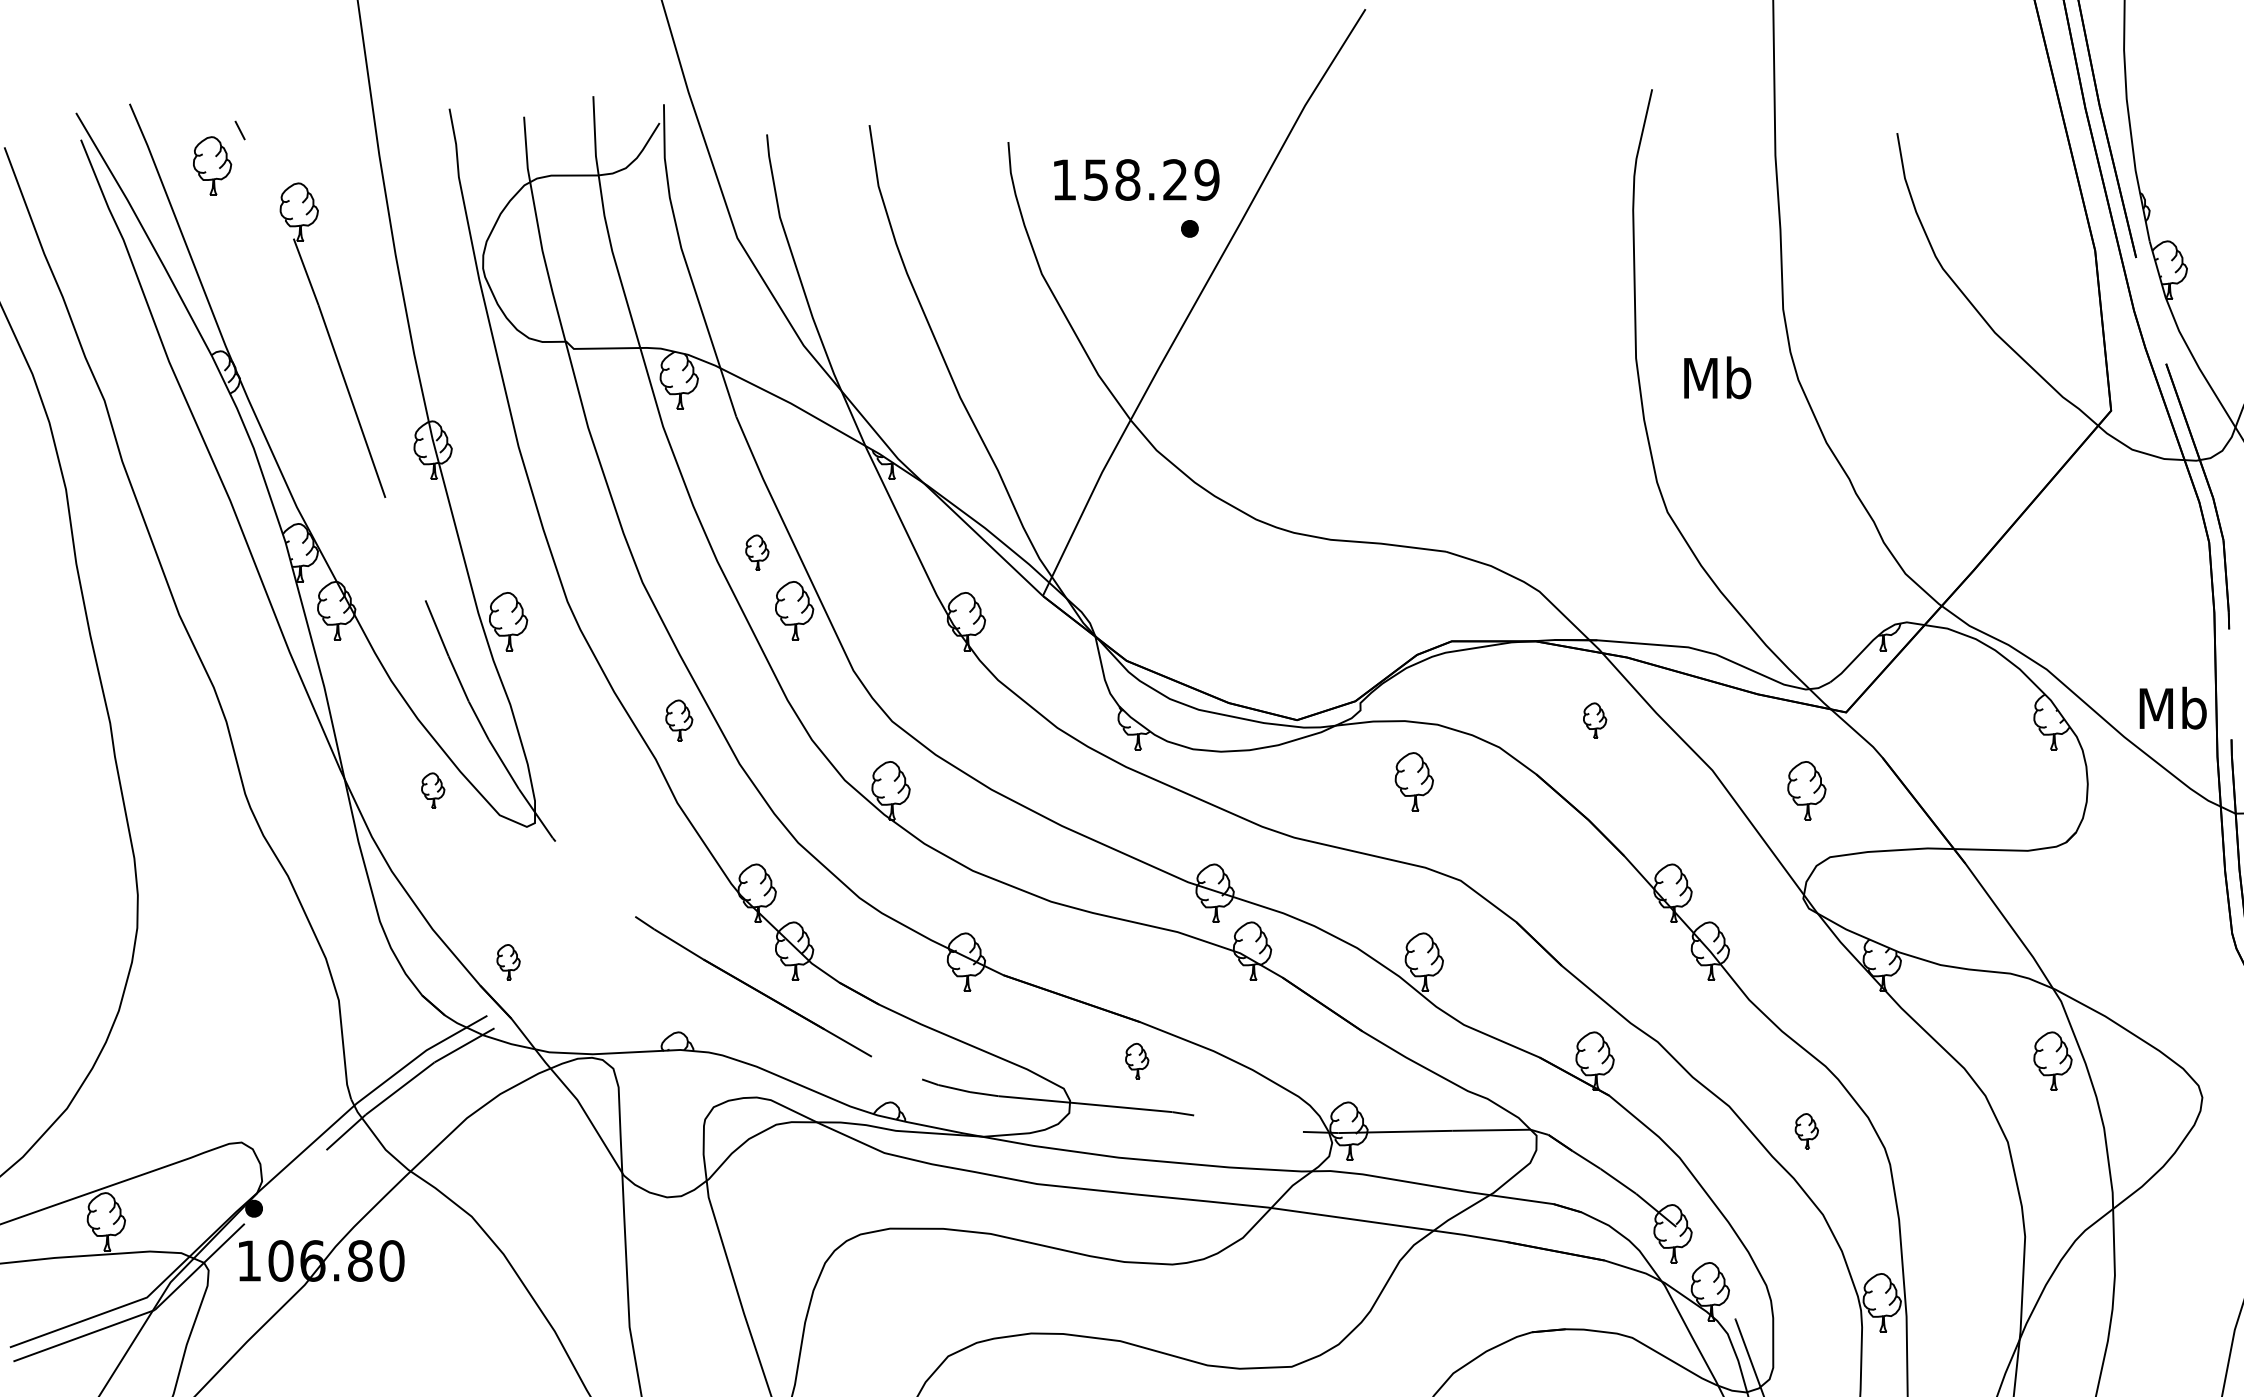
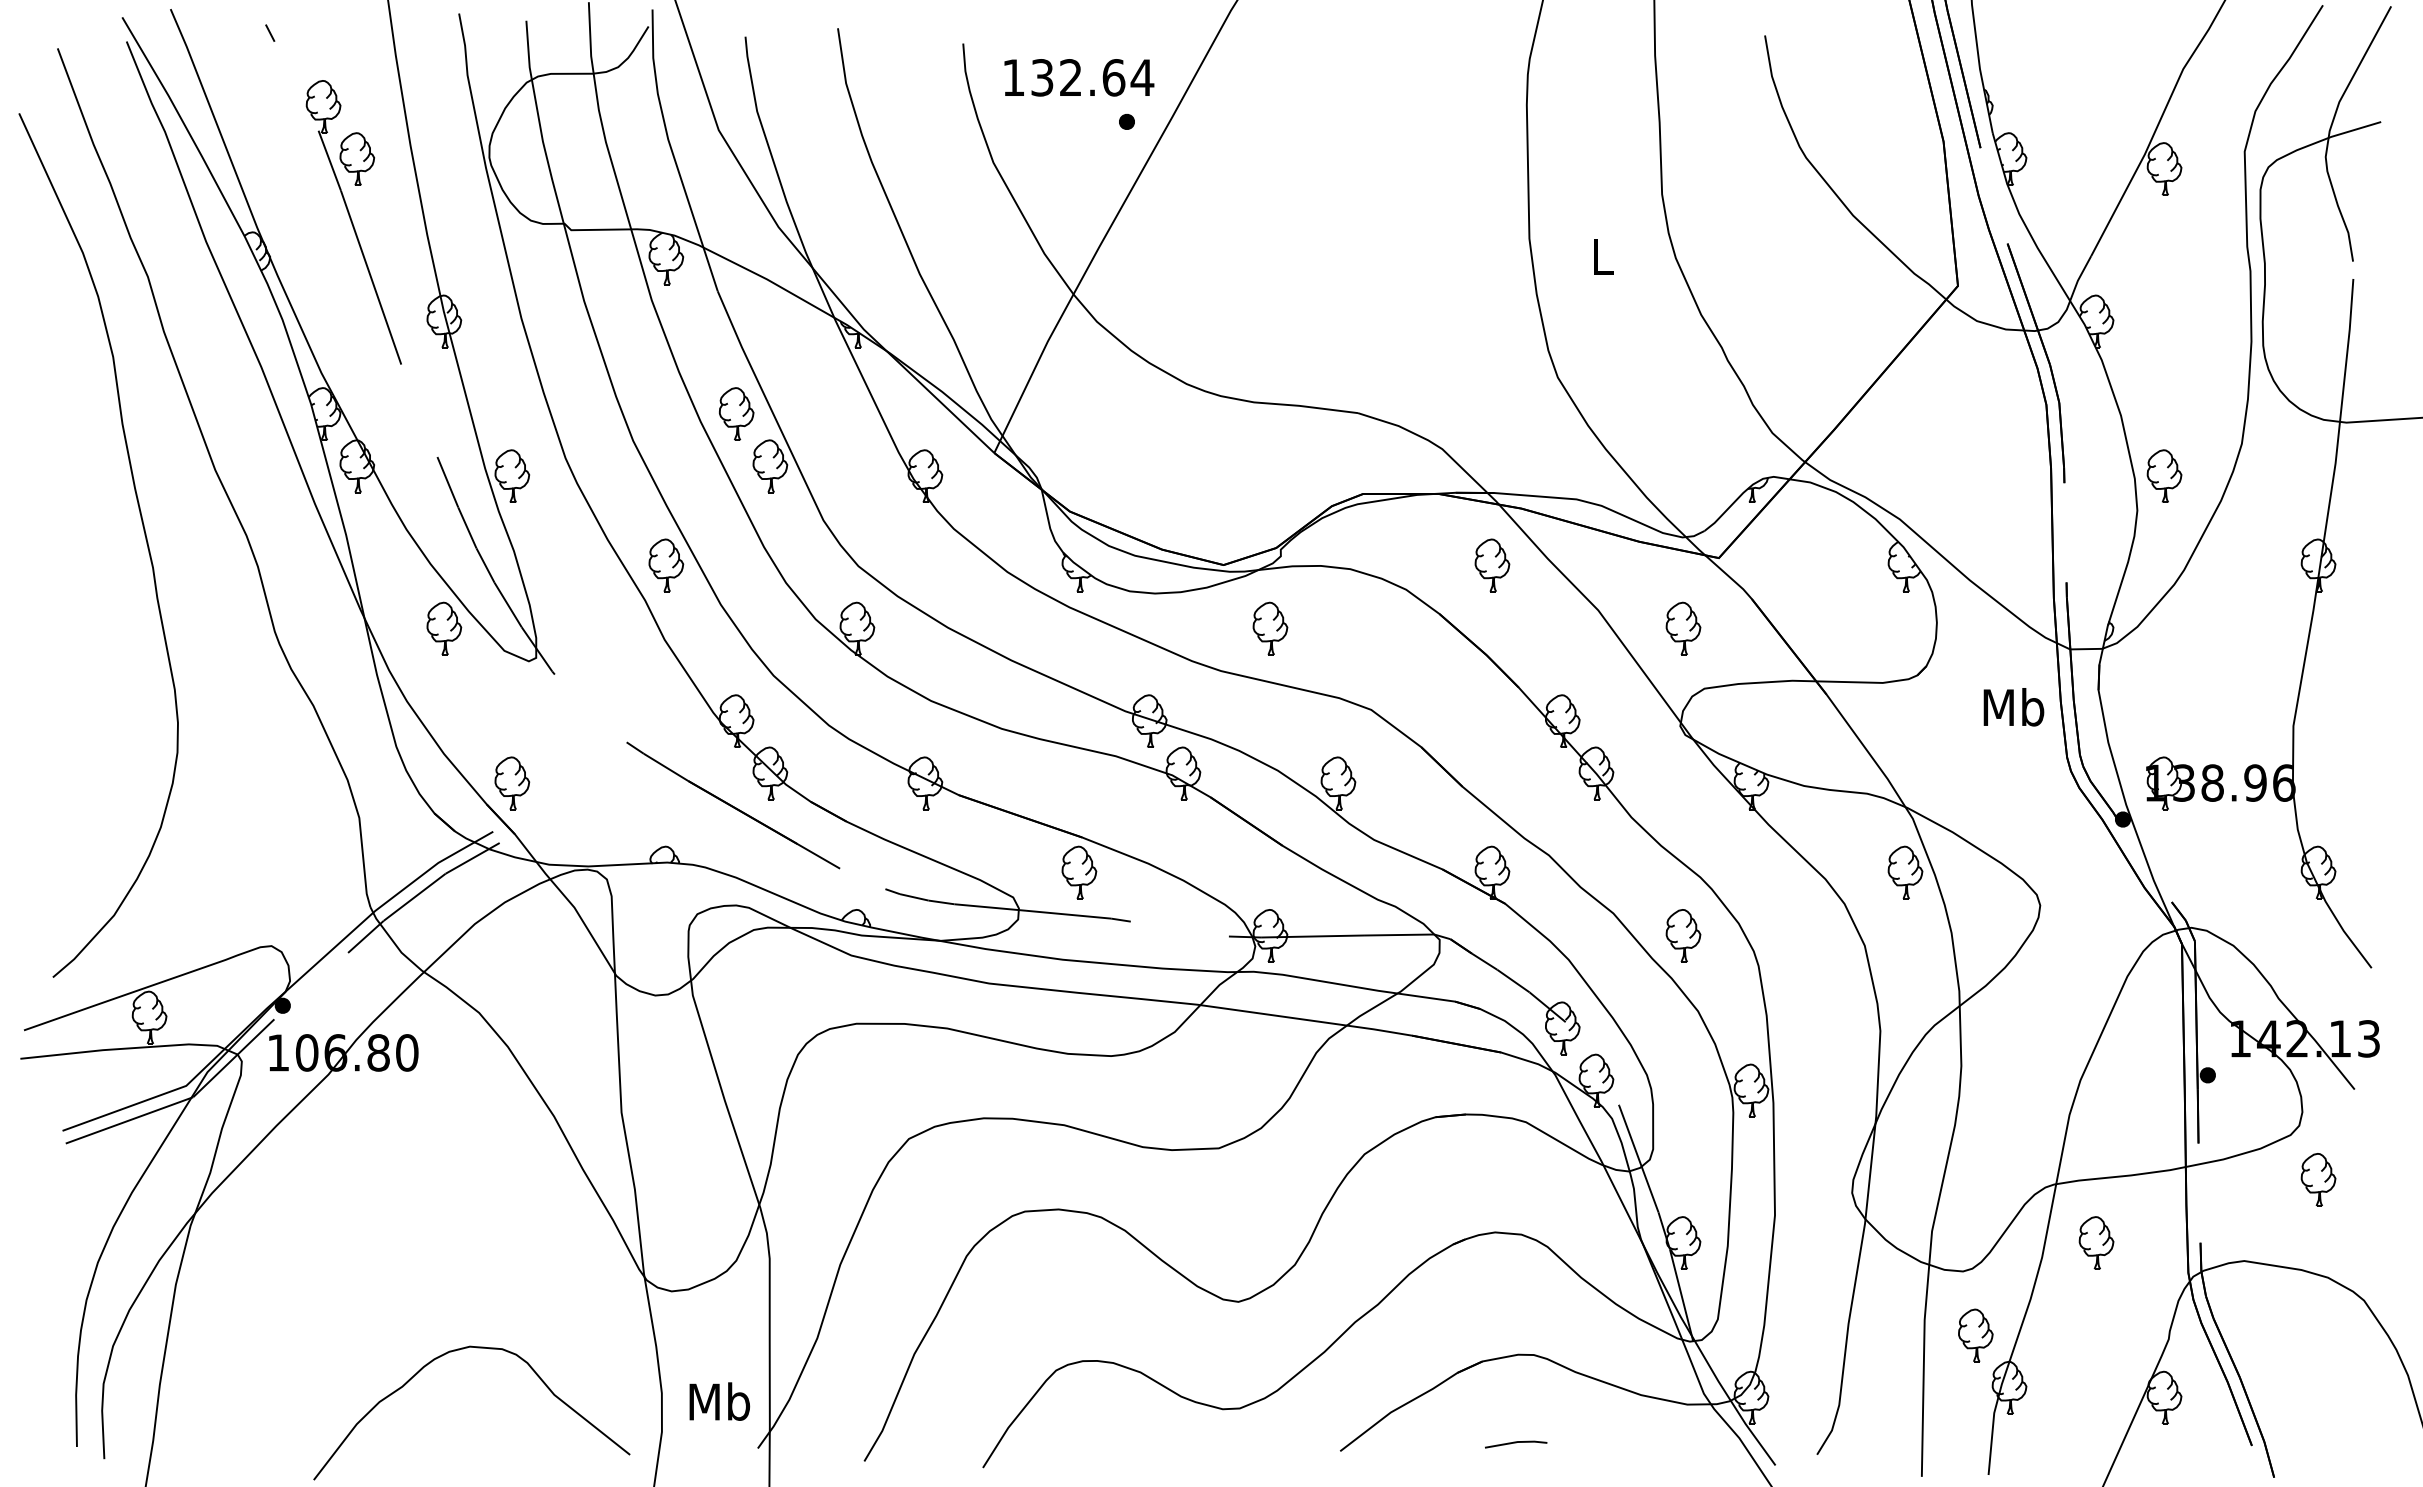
part: (212, 165) -> (357, 158), moved
text: (1152, 179) -> (1093, 77), 158.29 -> 132.64
text: (1717, 378) -> (1602, 256), Mb -> L
part: (757, 552) -> (736, 413), size x1.67
text: (2172, 708) -> (2013, 707), moved
part: (679, 720) -> (666, 565), size x1.43
part: (1595, 720) -> (1492, 565), size x1.67
part: (1414, 781) -> (1270, 628), moved
part: (433, 790) -> (444, 628), size x1.67
part: (508, 962) -> (512, 783), size x1.67
part: (1137, 1060) -> (1079, 872), size x1.67
part: (1806, 1130) -> (1683, 935), size x1.67

